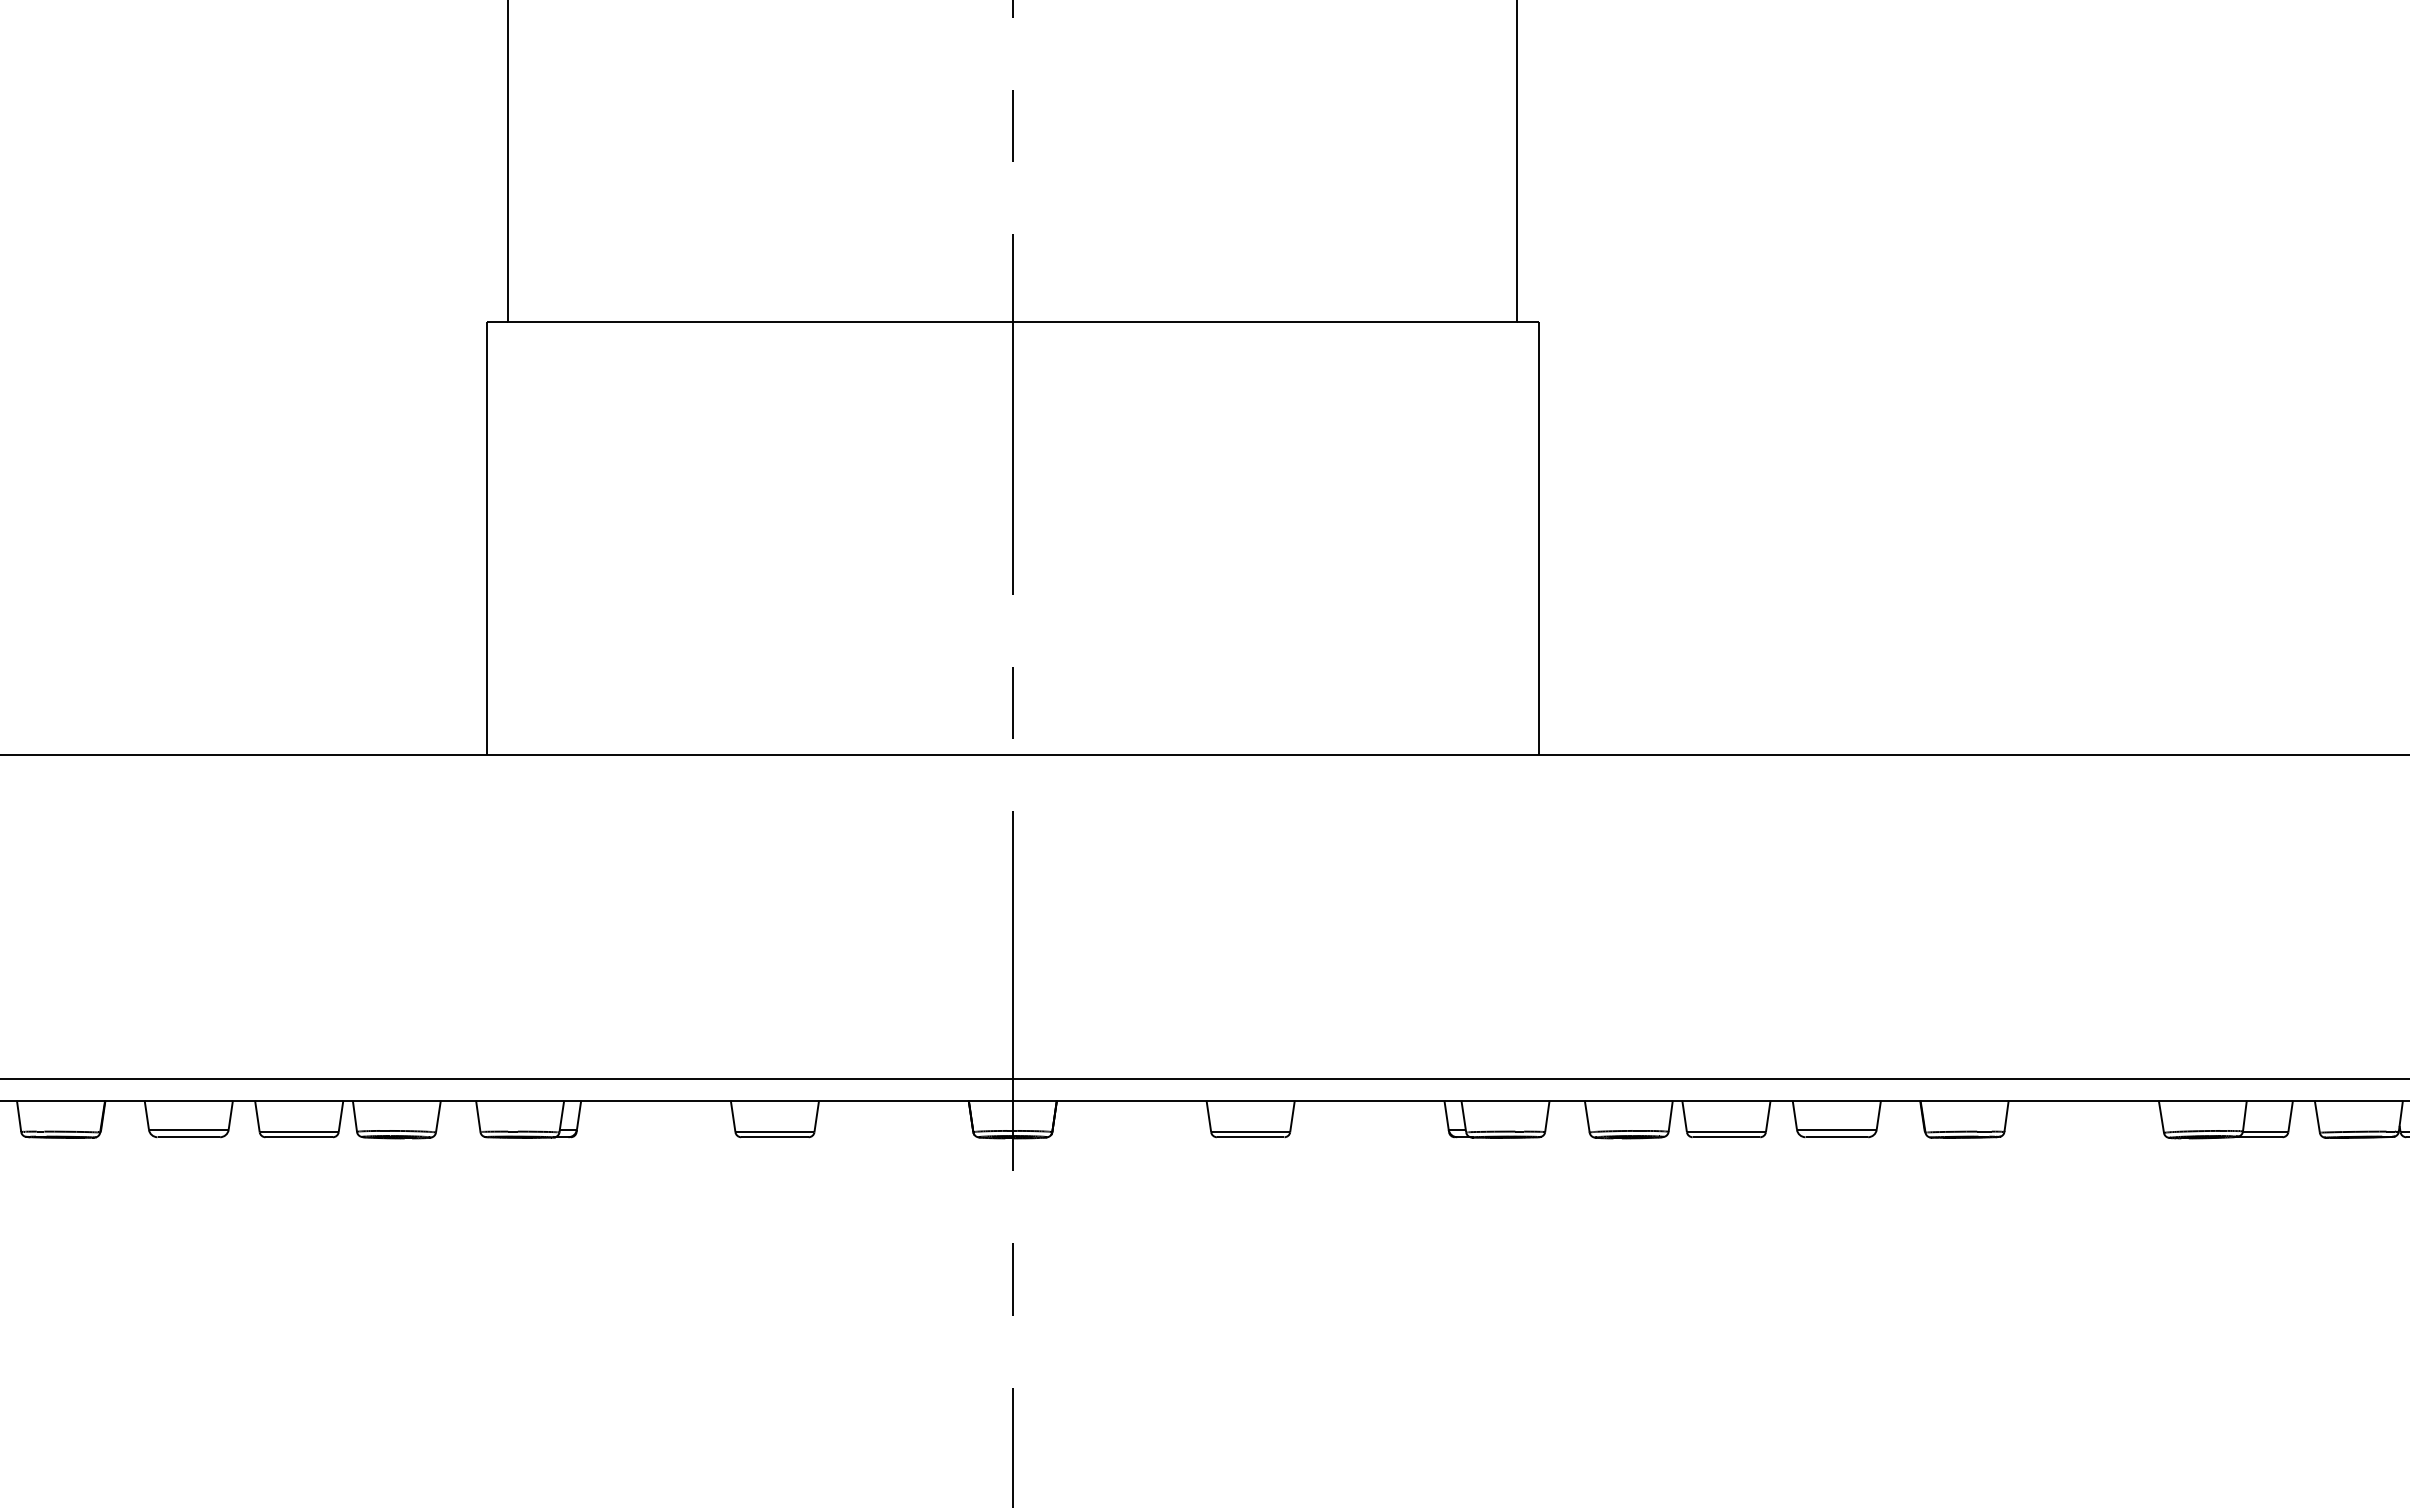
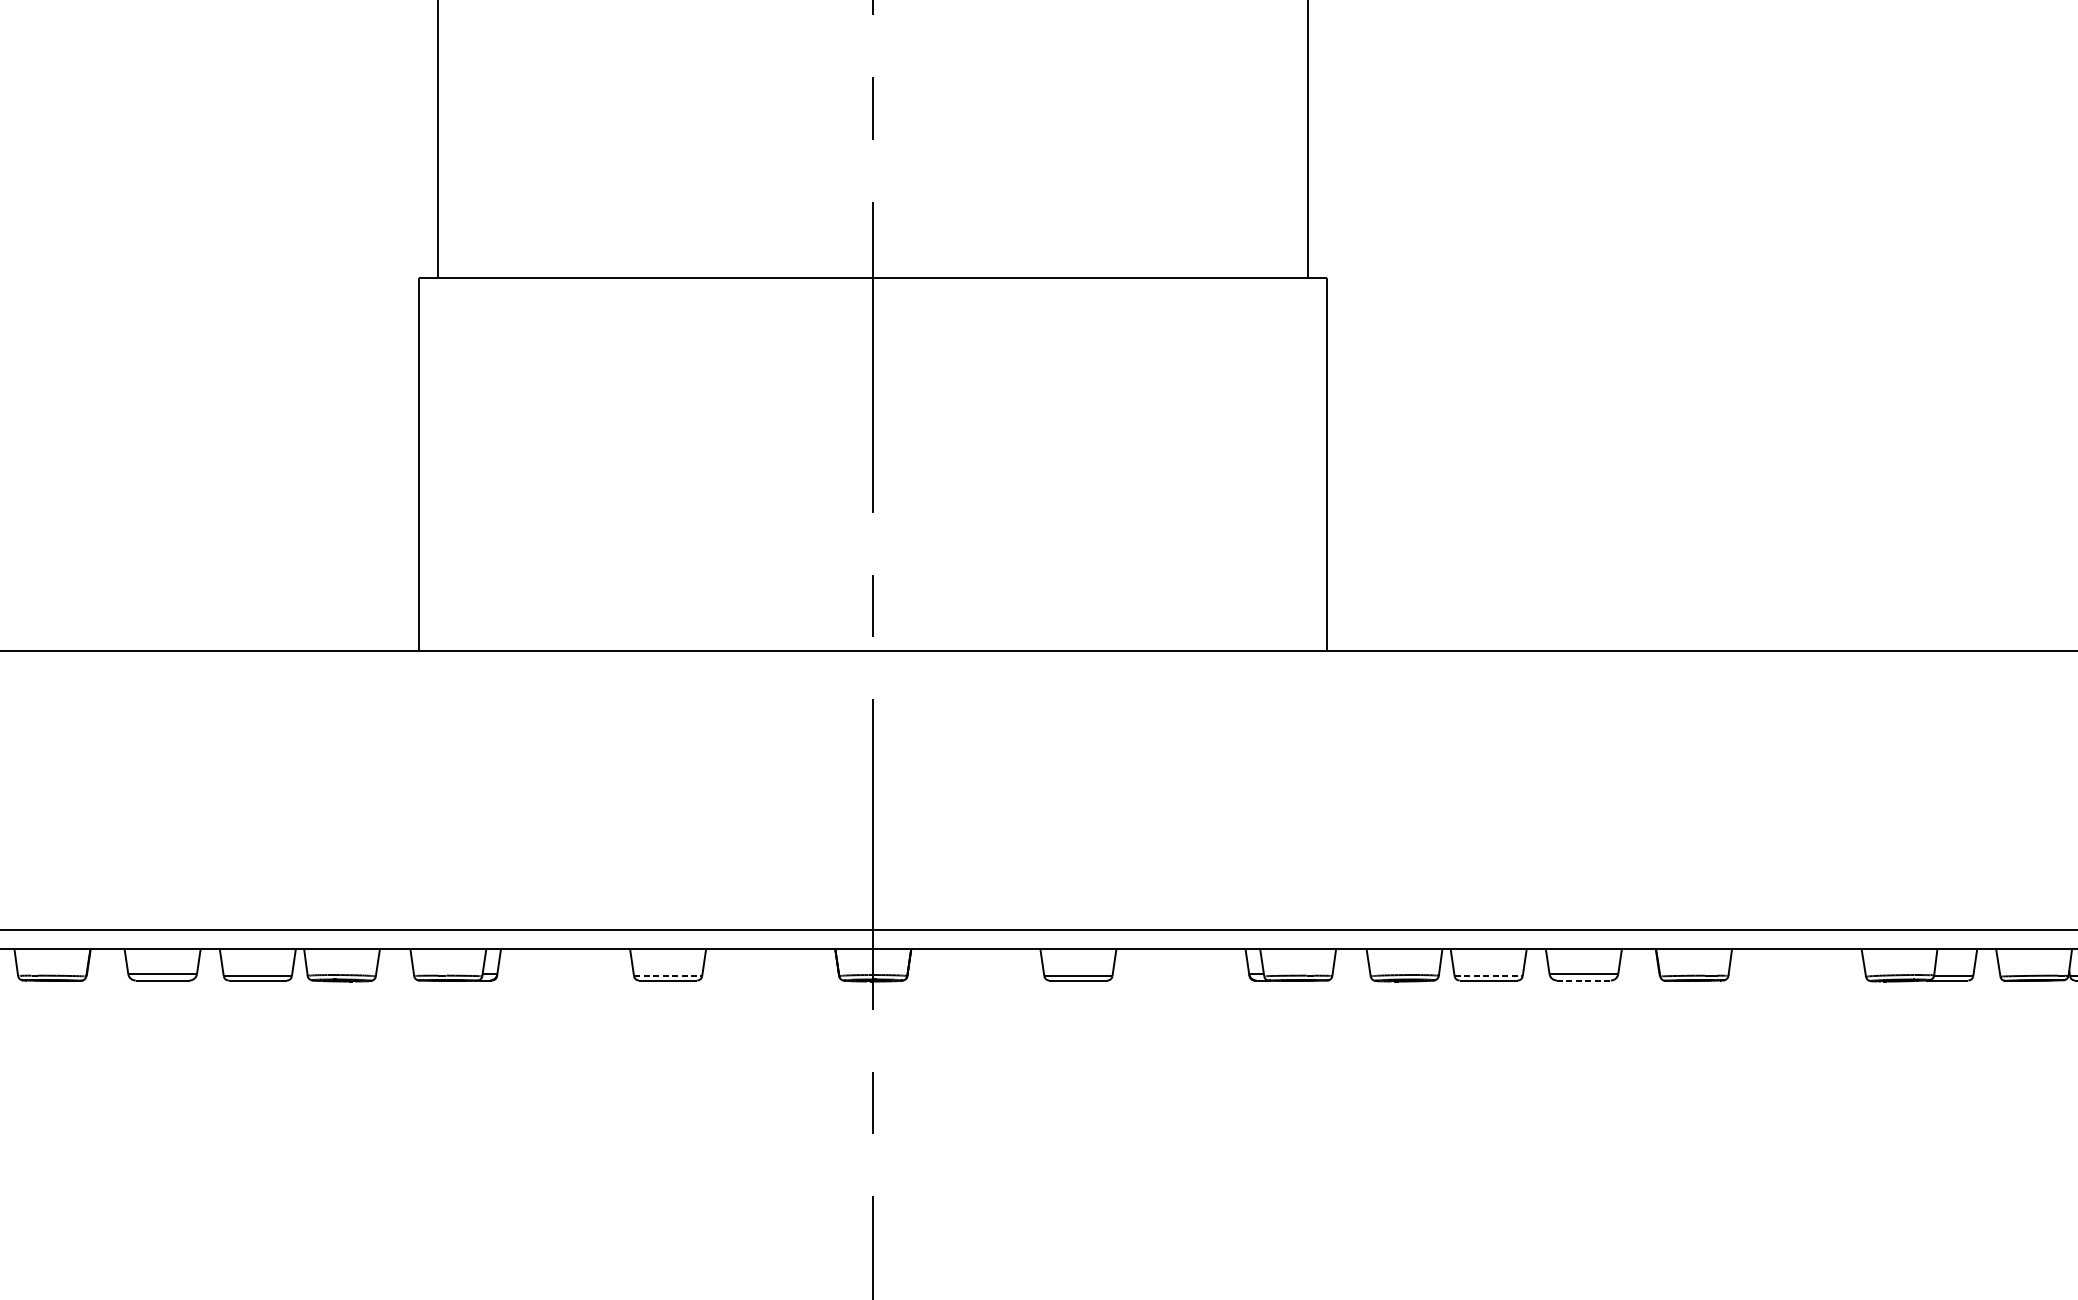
line: (775, 1132) -> (668, 976), solid -> dashed
line: (1726, 1132) -> (1488, 976), solid -> dashed
line: (1837, 1137) -> (1584, 980), solid -> dashed

